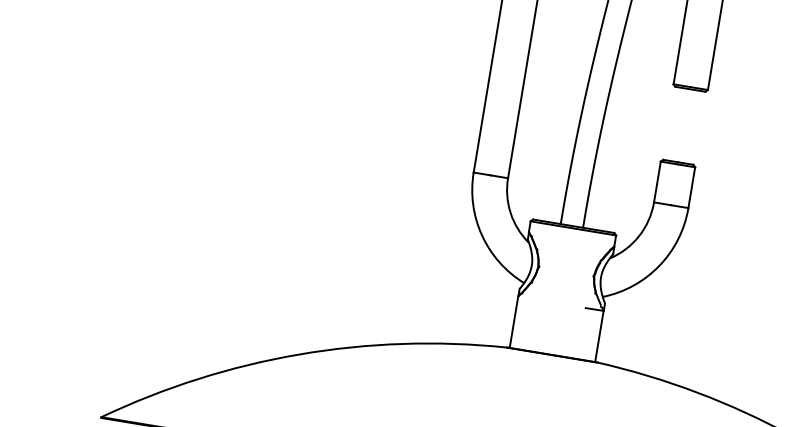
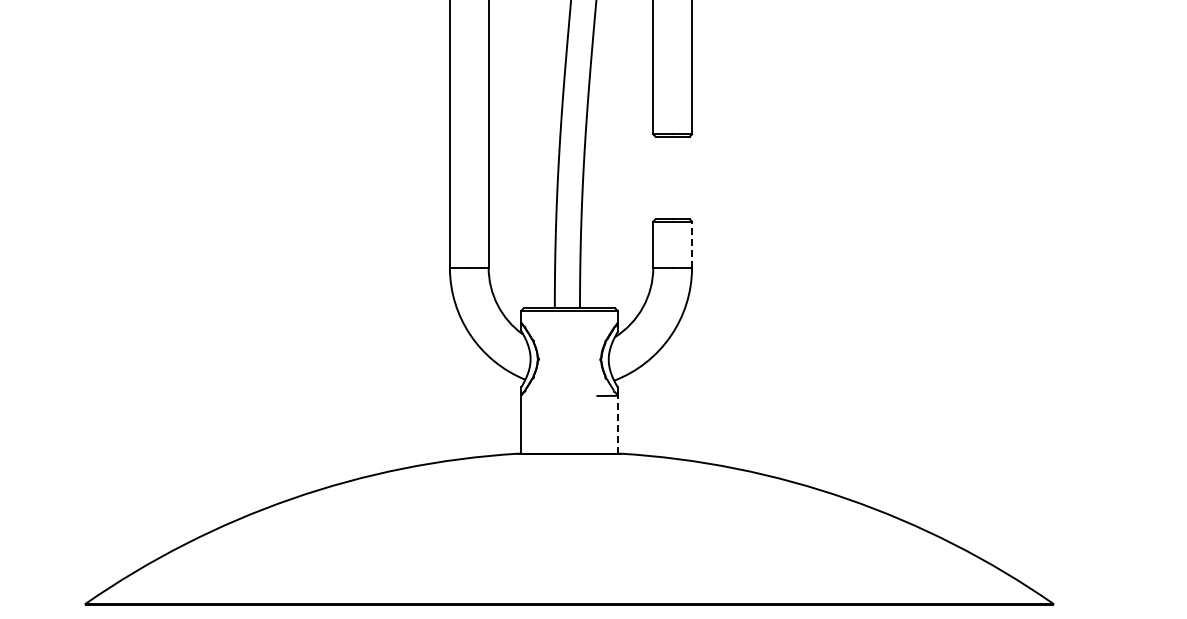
line: (692, 187) -> (692, 244), solid -> dashed
line: (599, 336) -> (617, 424), solid -> dashed

